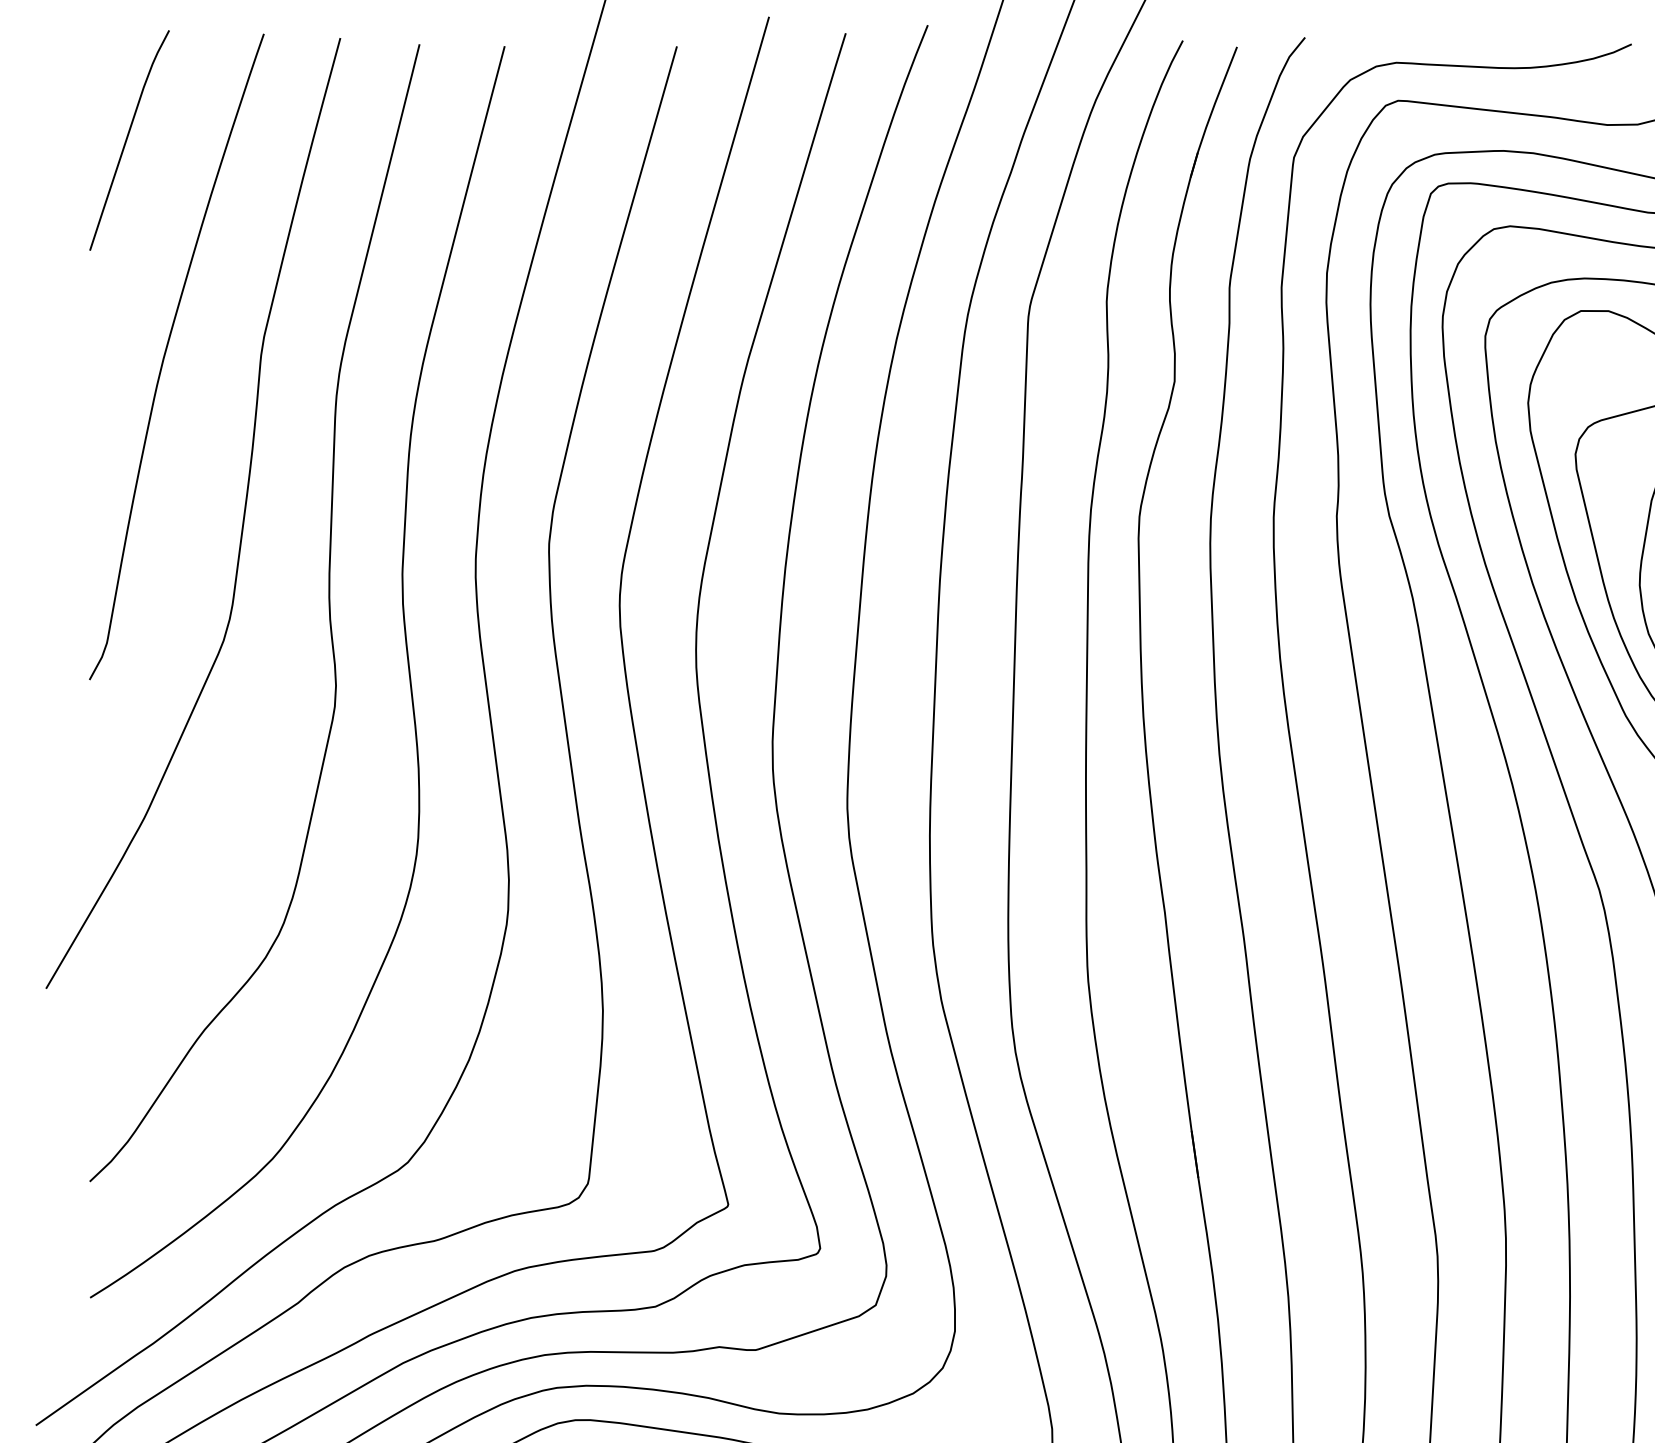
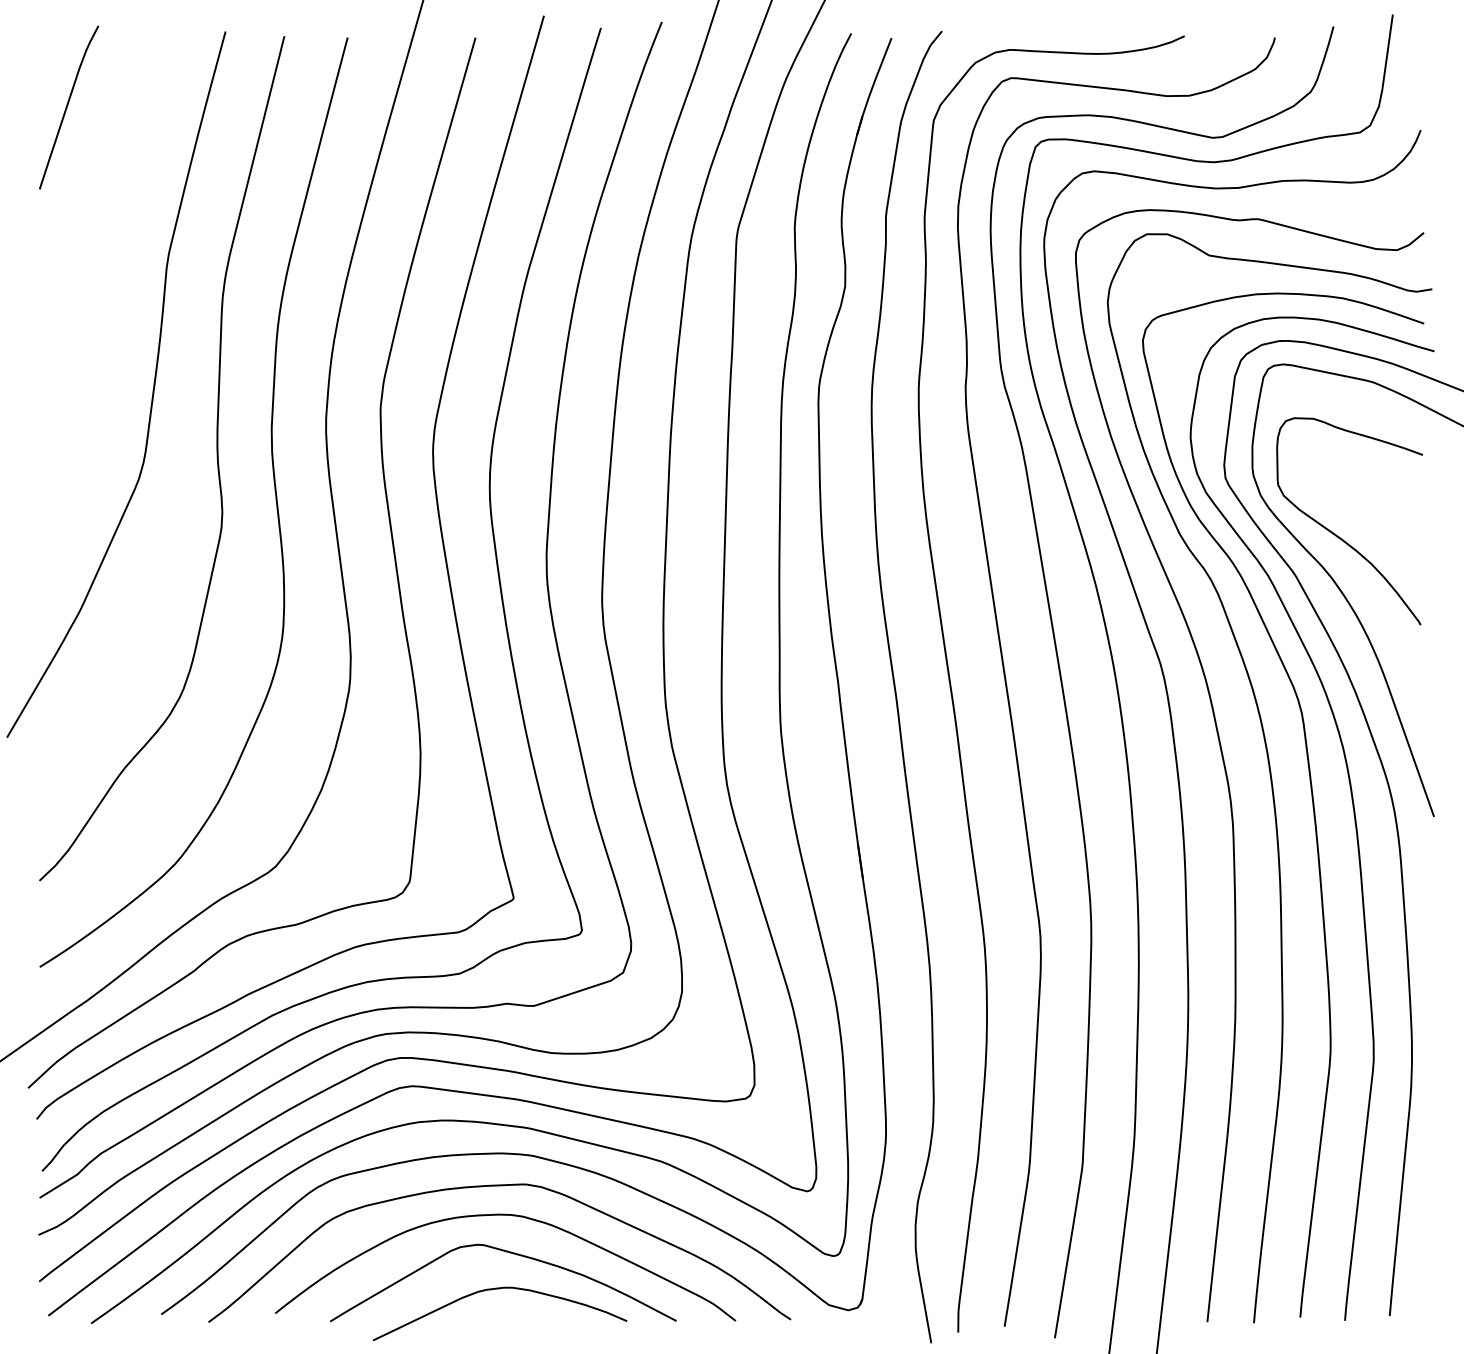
curve: (166, 354) -> (96, 266), removed

